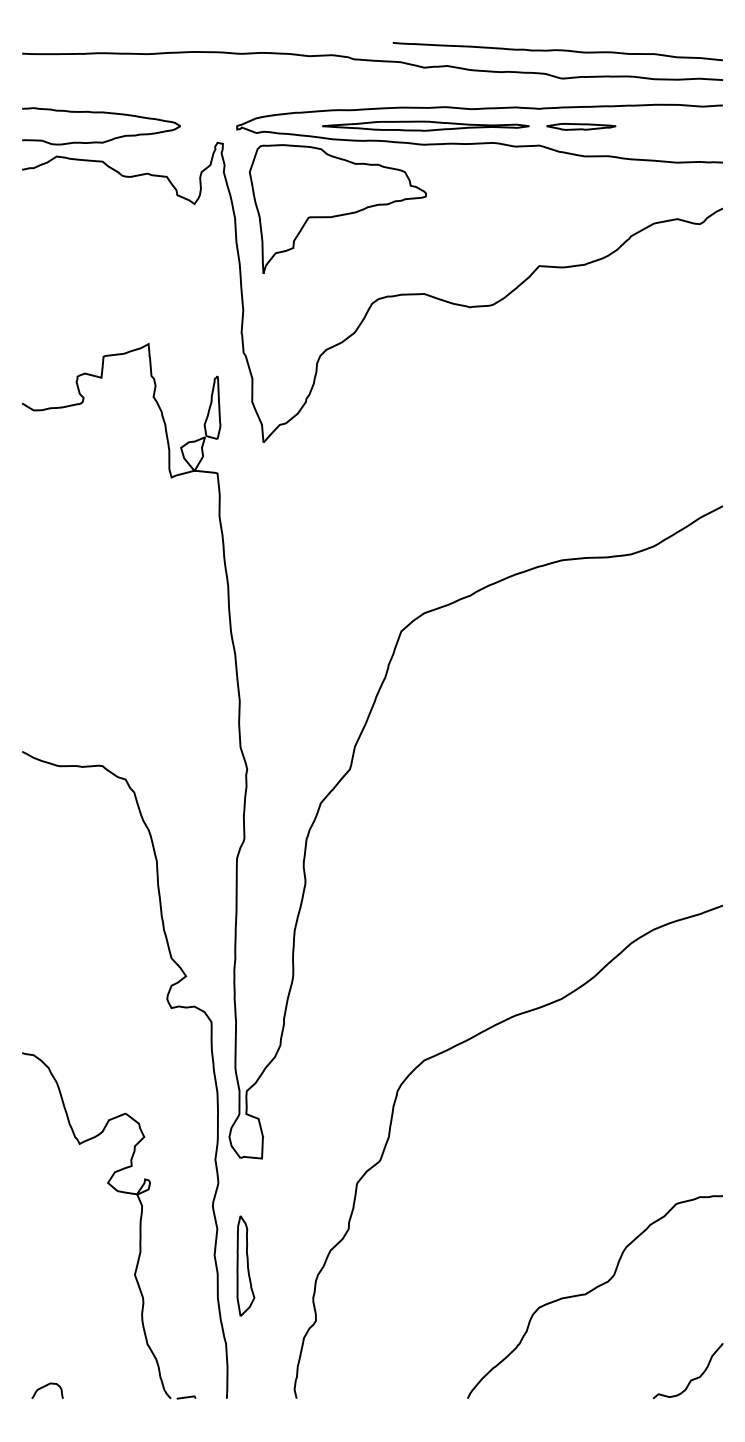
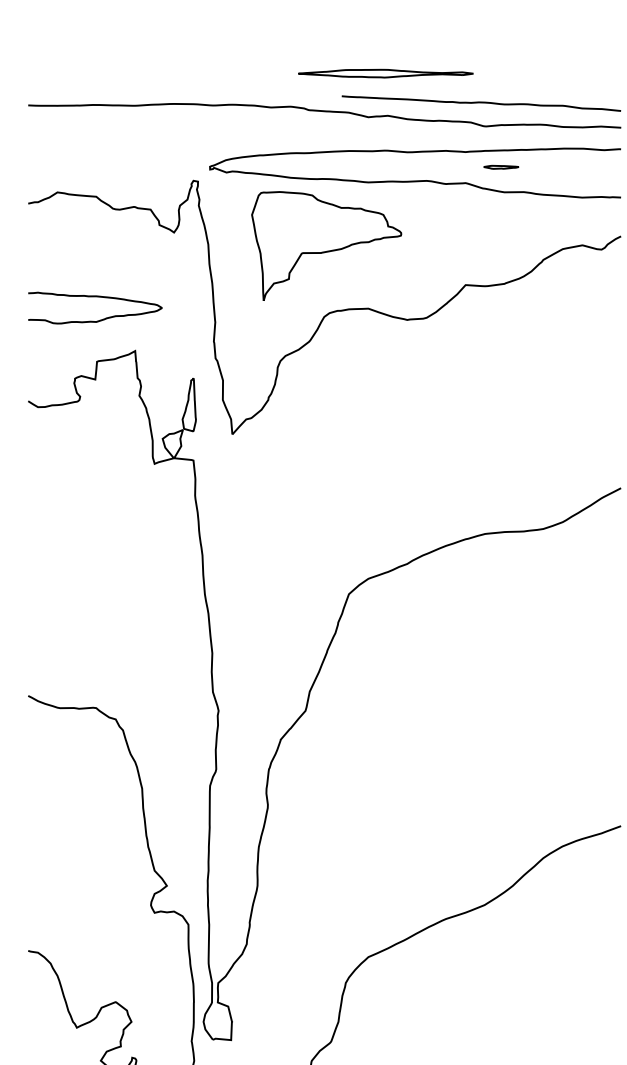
curve: (101, 113) -> (95, 297), moved
part: (425, 125) -> (385, 73), moved
part: (581, 126) -> (501, 166), size x0.6
part: (337, 208) -> (326, 245), moved

